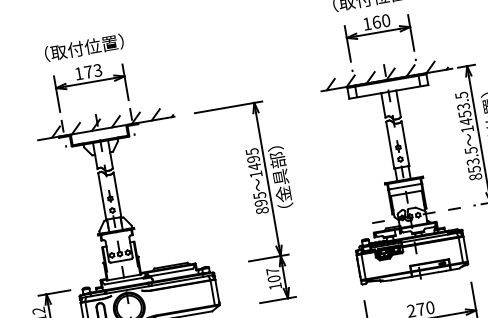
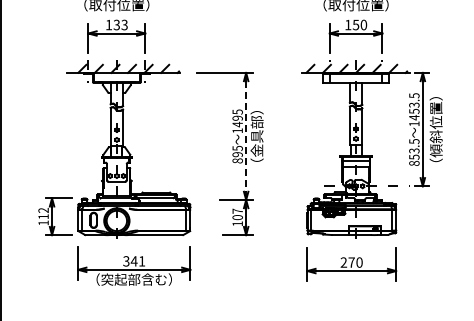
text: (375, 21) -> (355, 24), 160 -> 150
text: (87, 71) -> (116, 24), 173 -> 133
line: (267, 179) -> (246, 136), solid -> dashed

